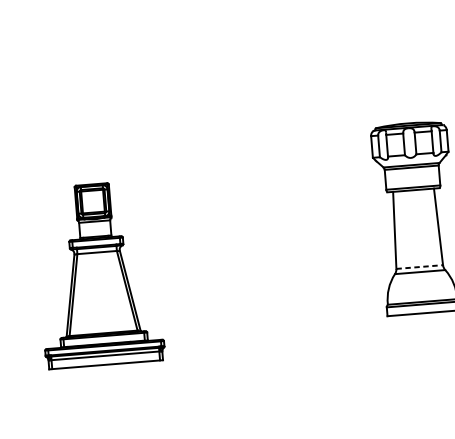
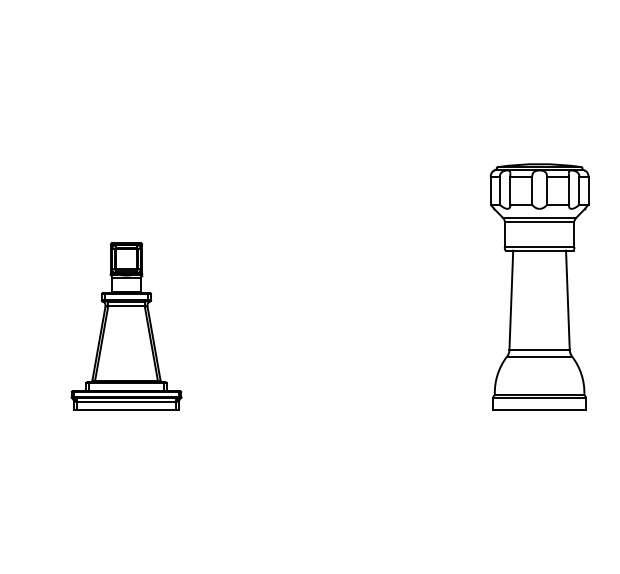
line: (420, 267) -> (540, 350), dashed -> solid
part: (98, 274) -> (126, 326), size x0.71

